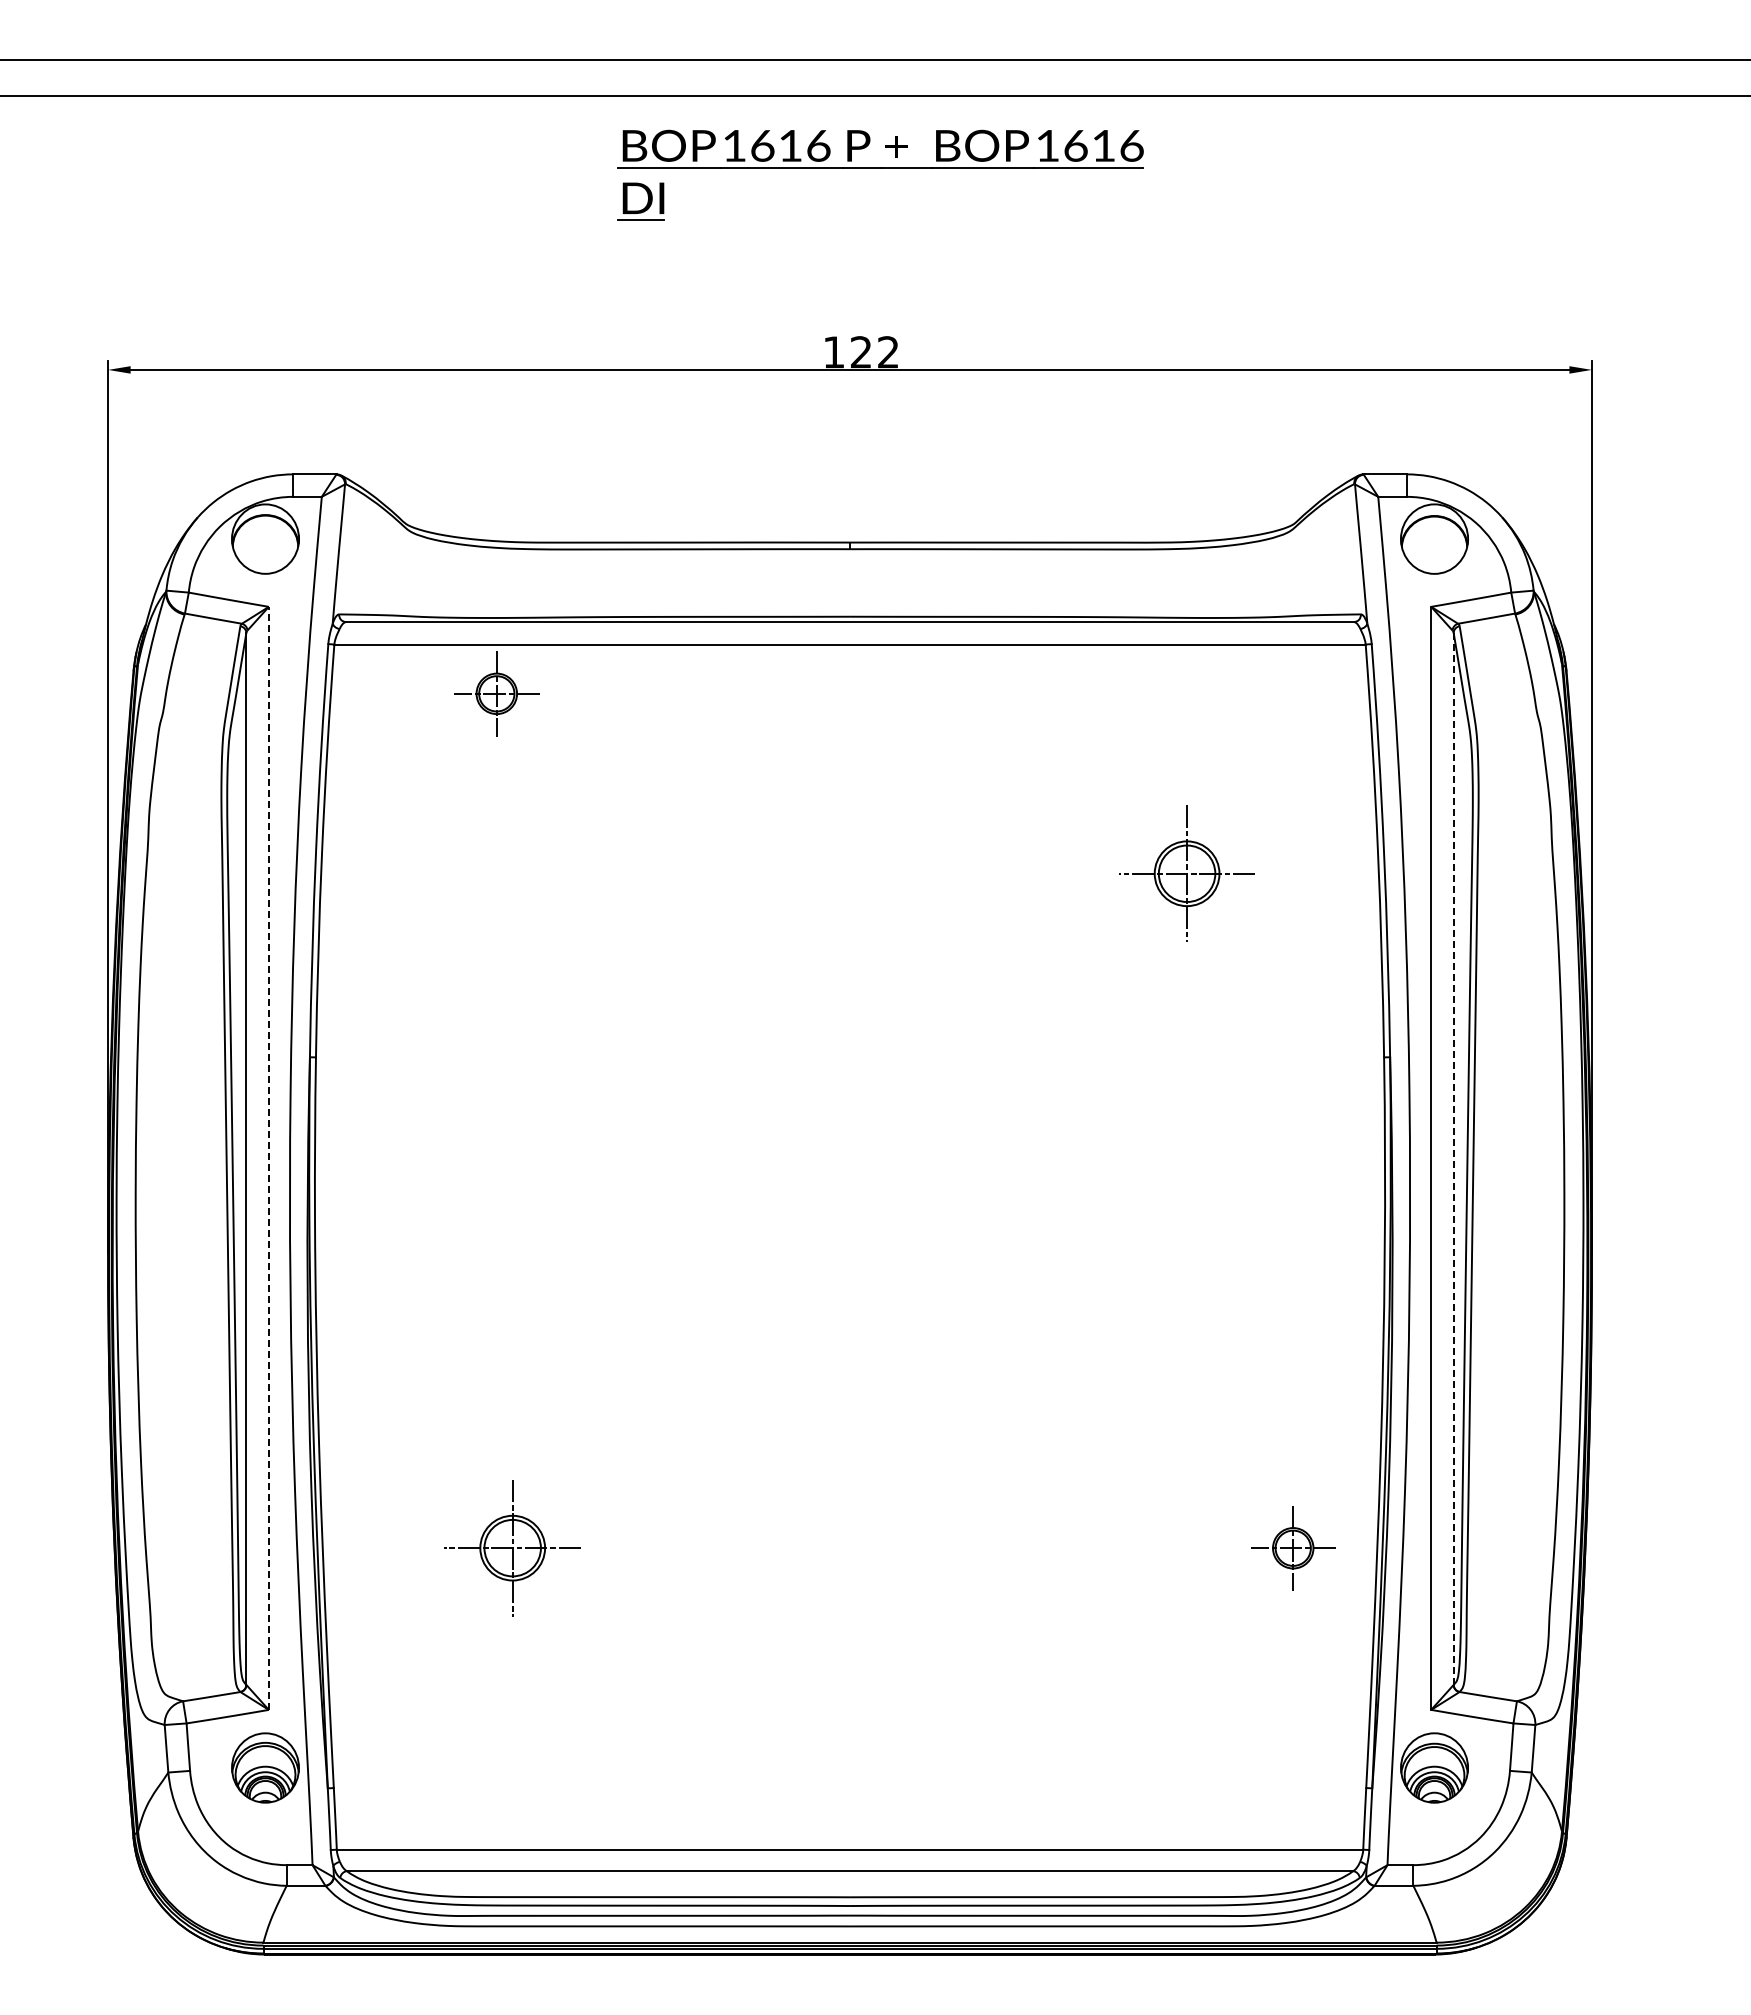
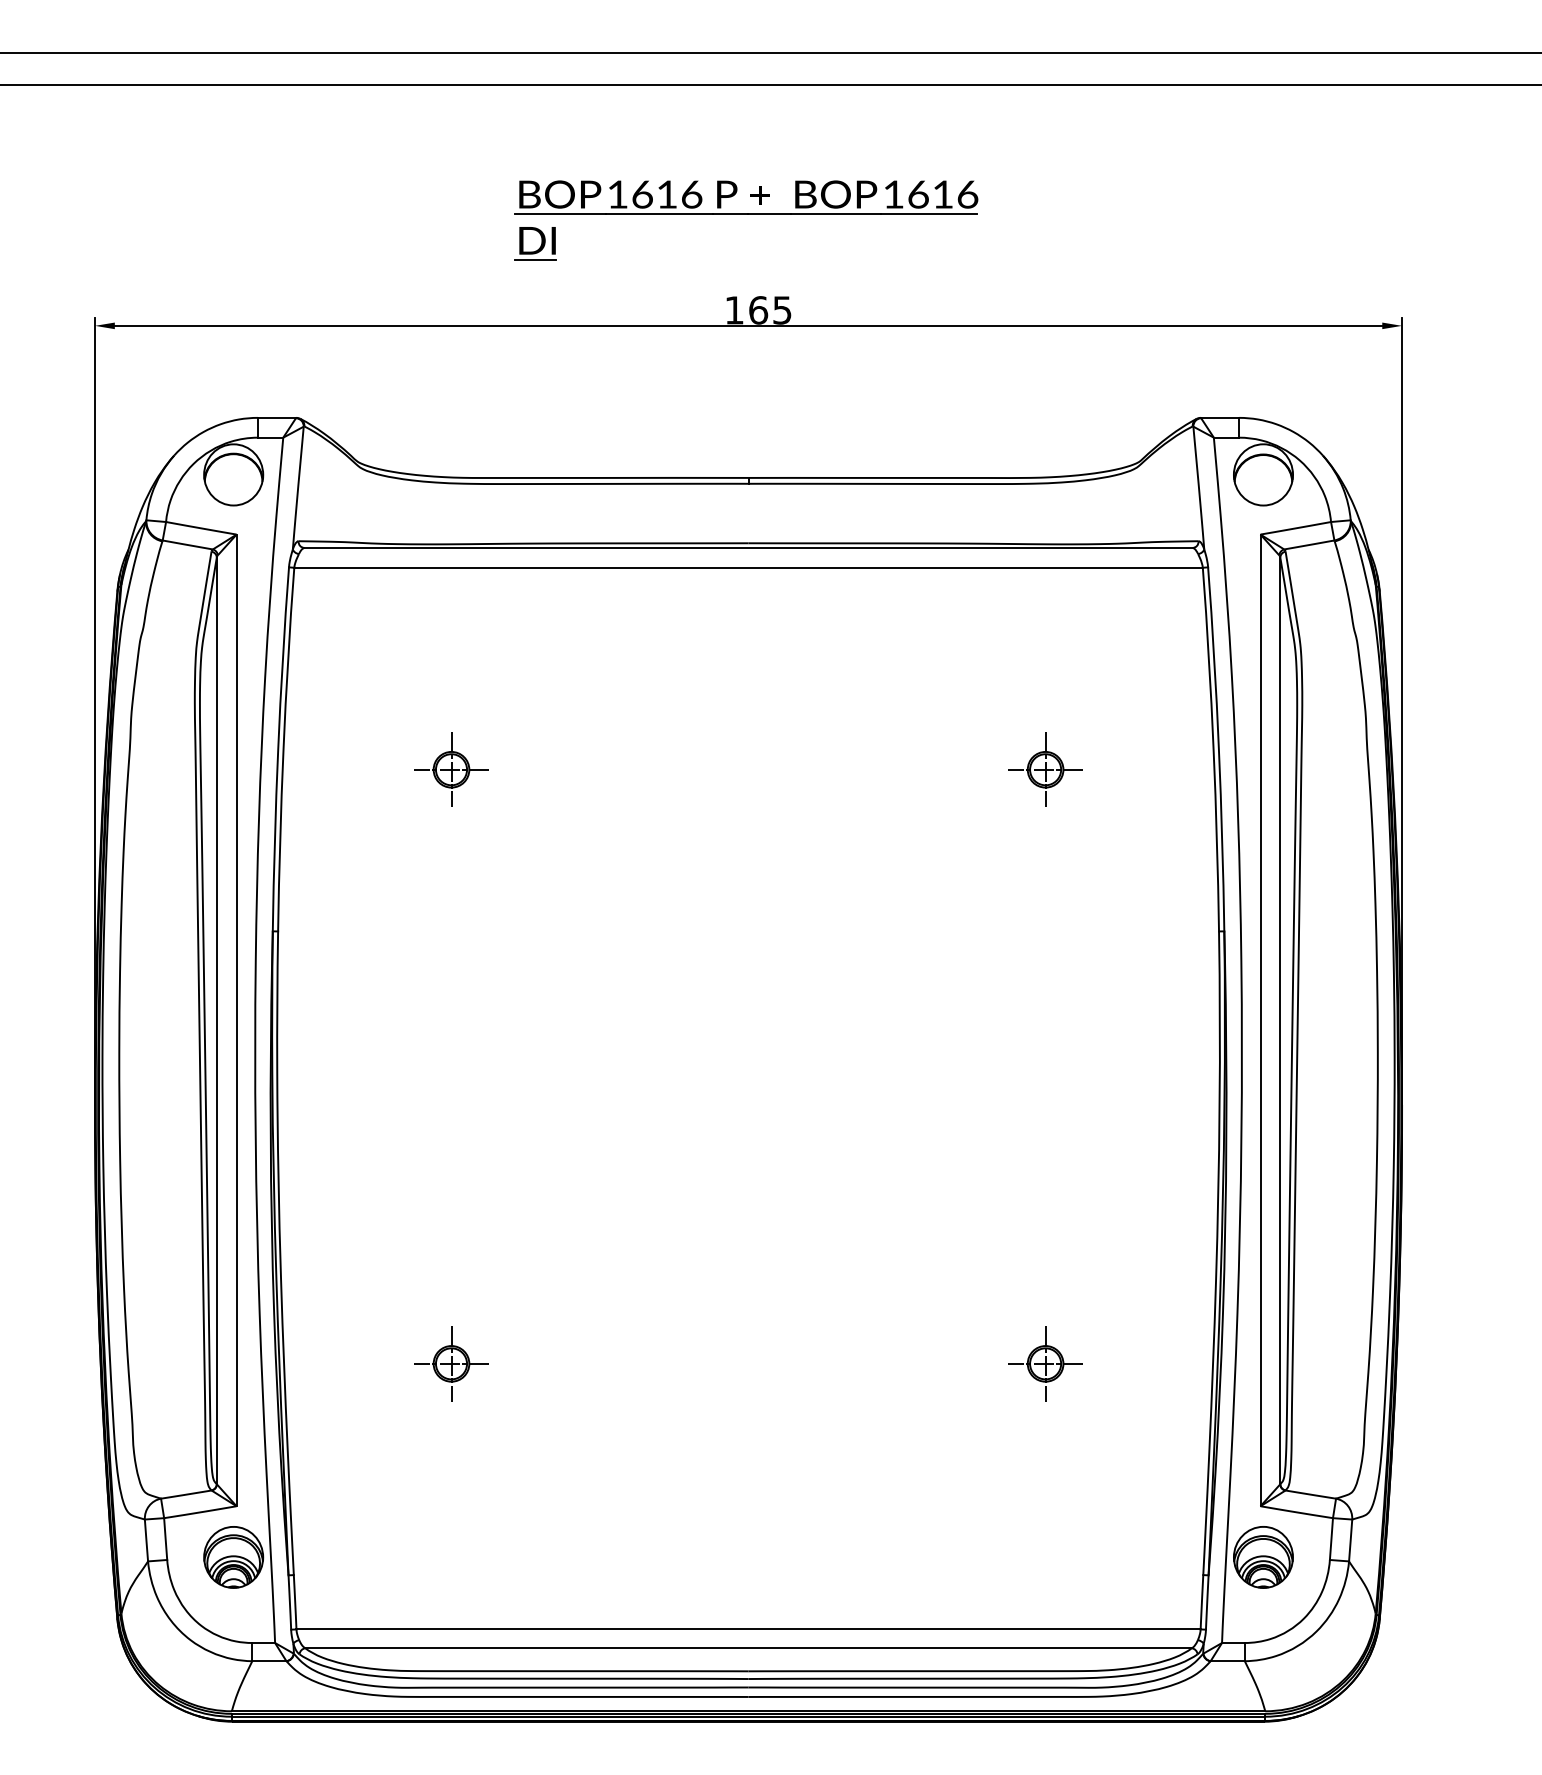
part: (880, 174) -> (746, 219), moved
text: (874, 352) -> (770, 310), 122 -> 165
part: (496, 693) -> (451, 769), moved
part: (1187, 873) -> (1045, 769), size x0.62
line: (268, 1158) -> (236, 1020), dashed -> solid
line: (1453, 1158) -> (1280, 1020), dashed -> solid
part: (512, 1548) -> (451, 1364), size x0.62
part: (1293, 1548) -> (1045, 1364), moved

